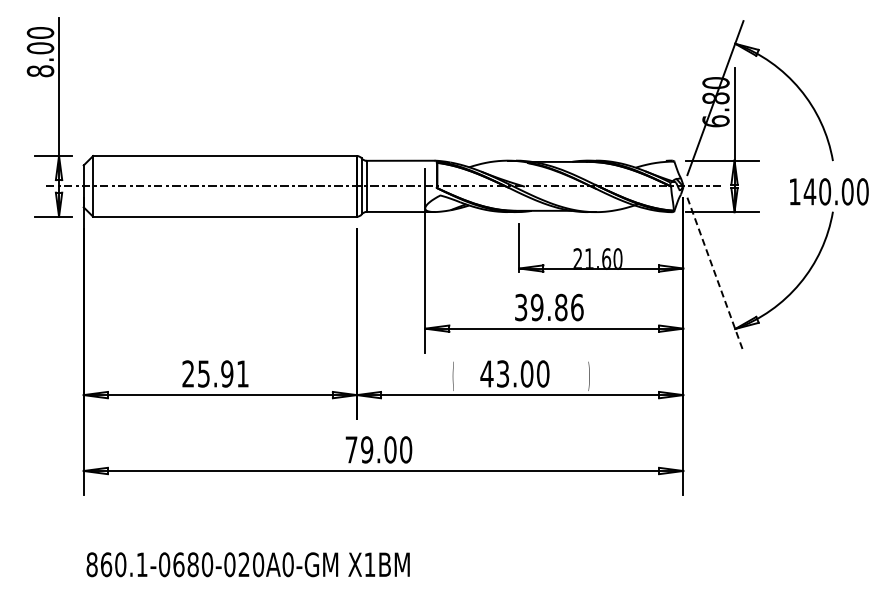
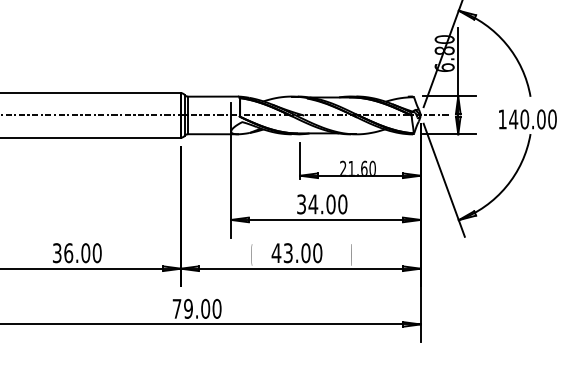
line: (715, 274) -> (444, 180), dashed -> solid
text: (556, 307) -> (327, 204), 39.86 -> 34.00
text: (215, 373) -> (77, 252), 25.91 -> 36.00

